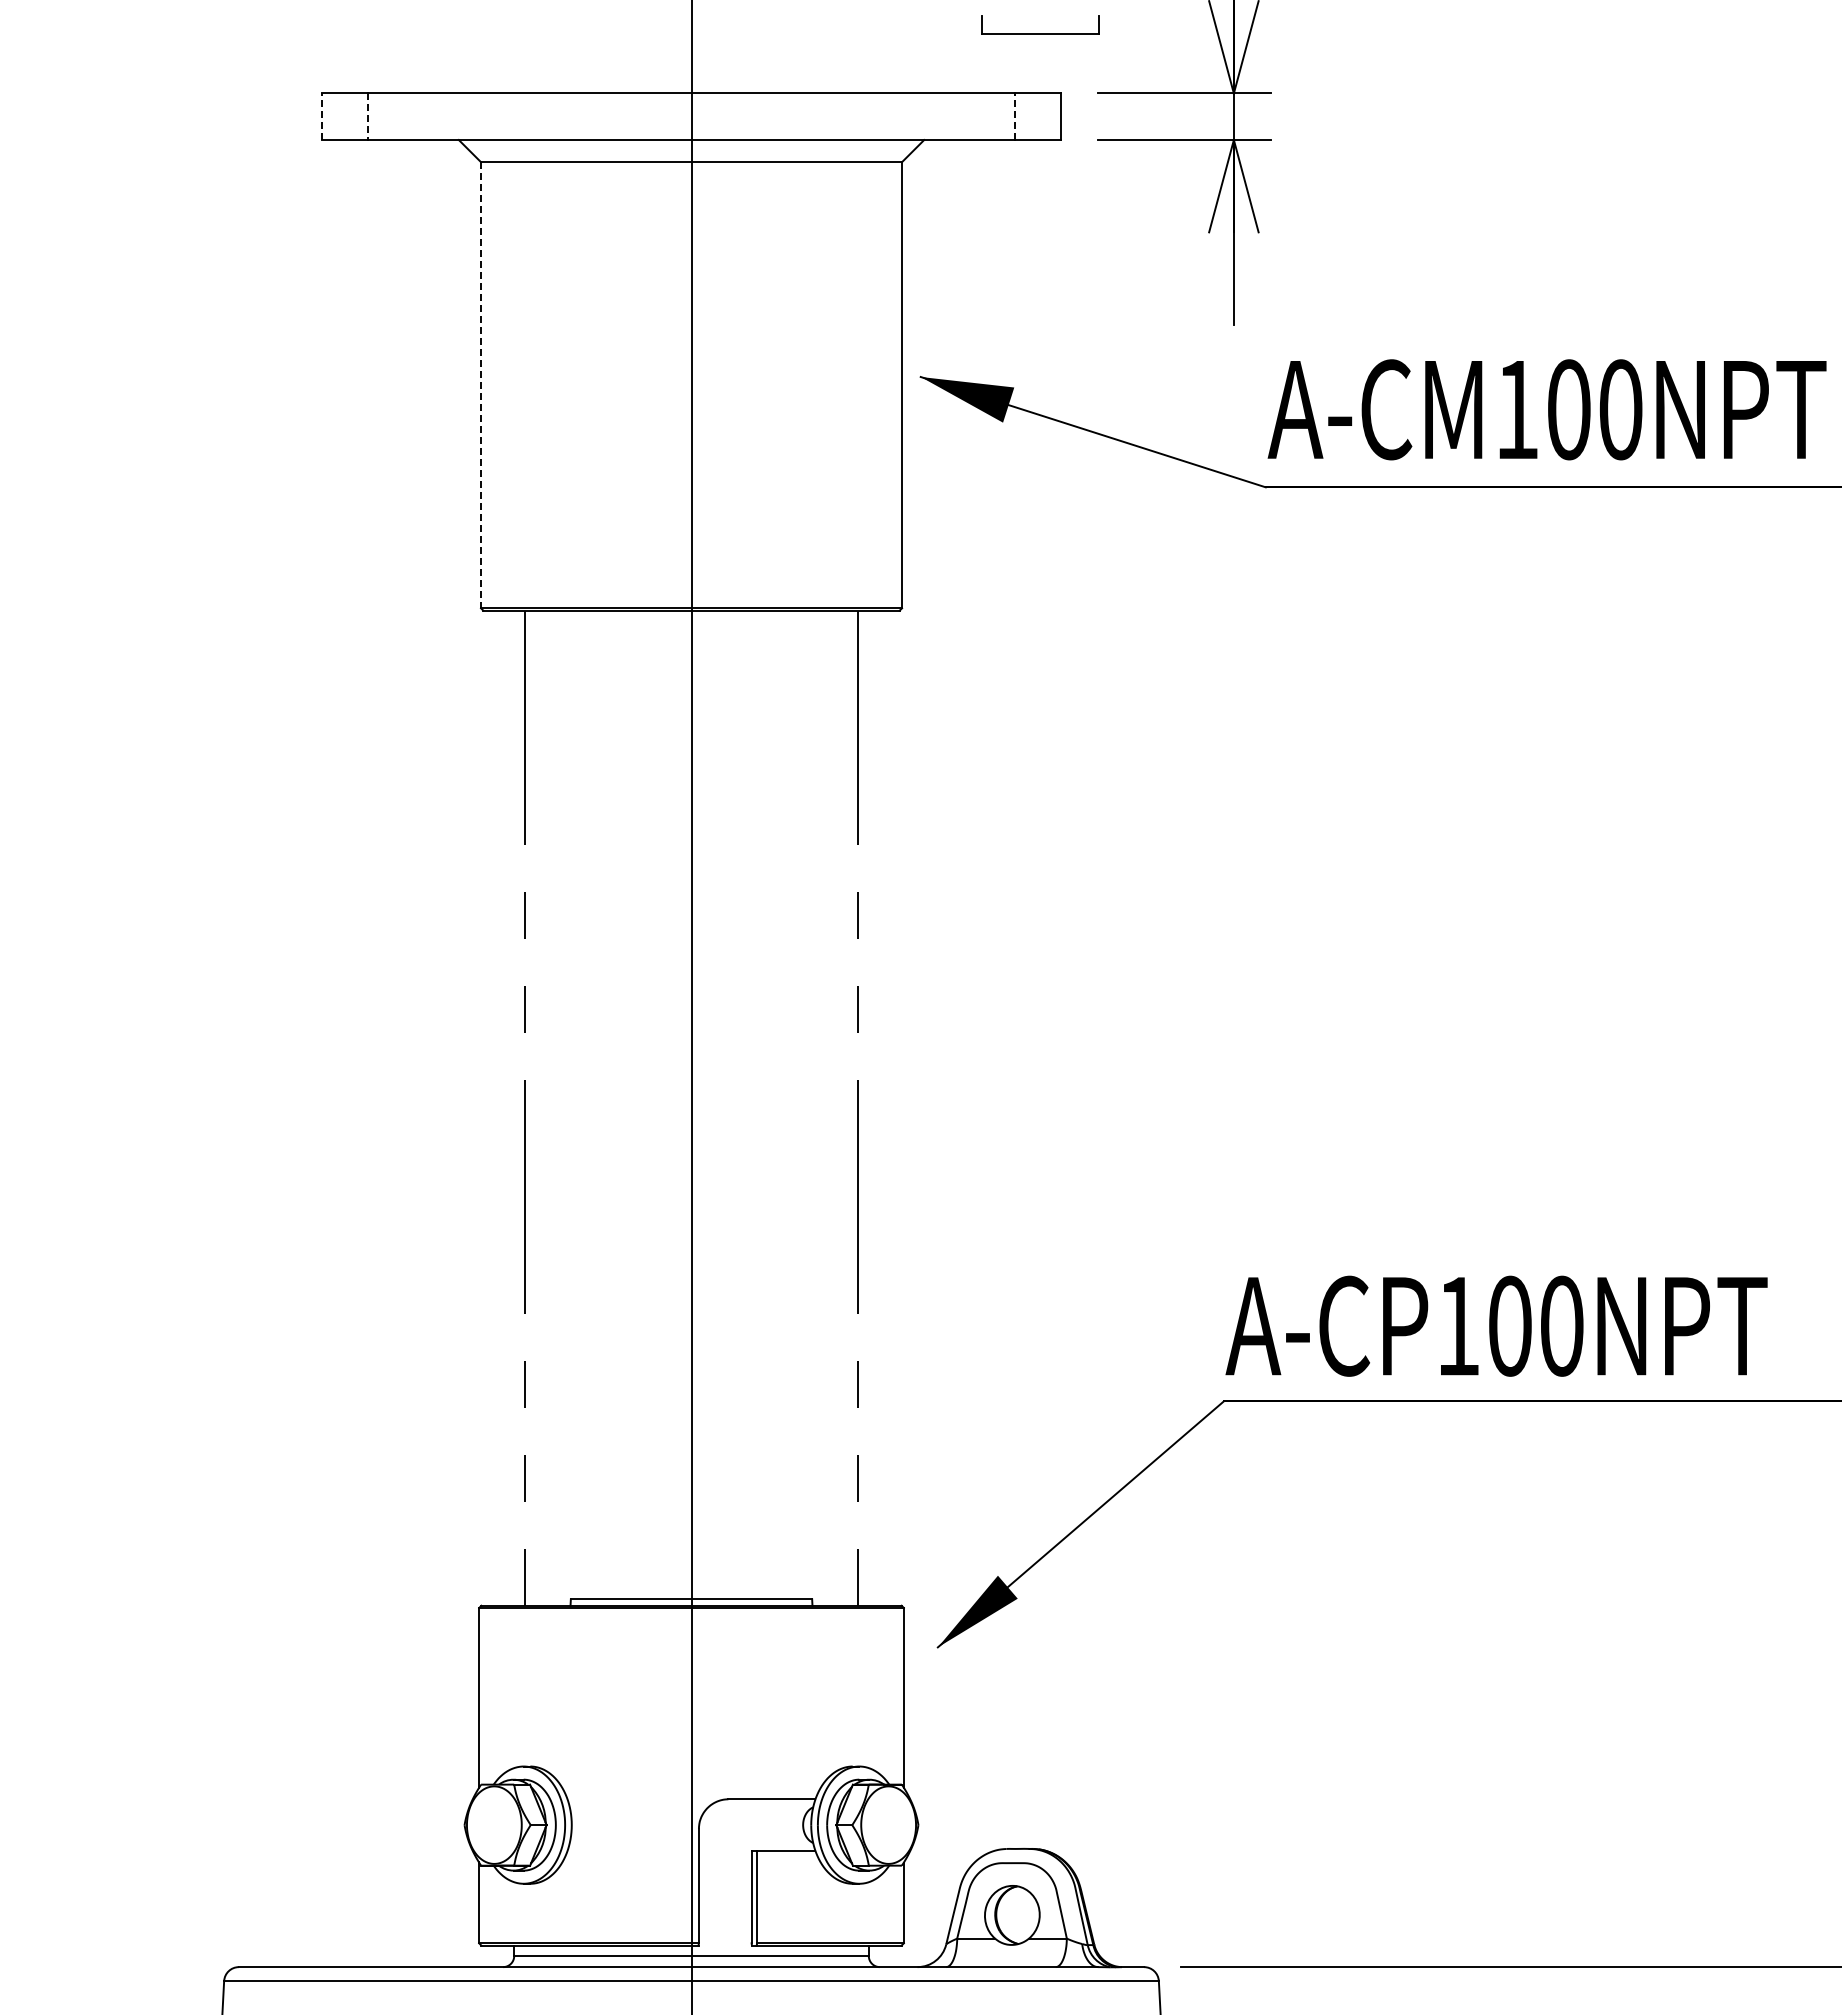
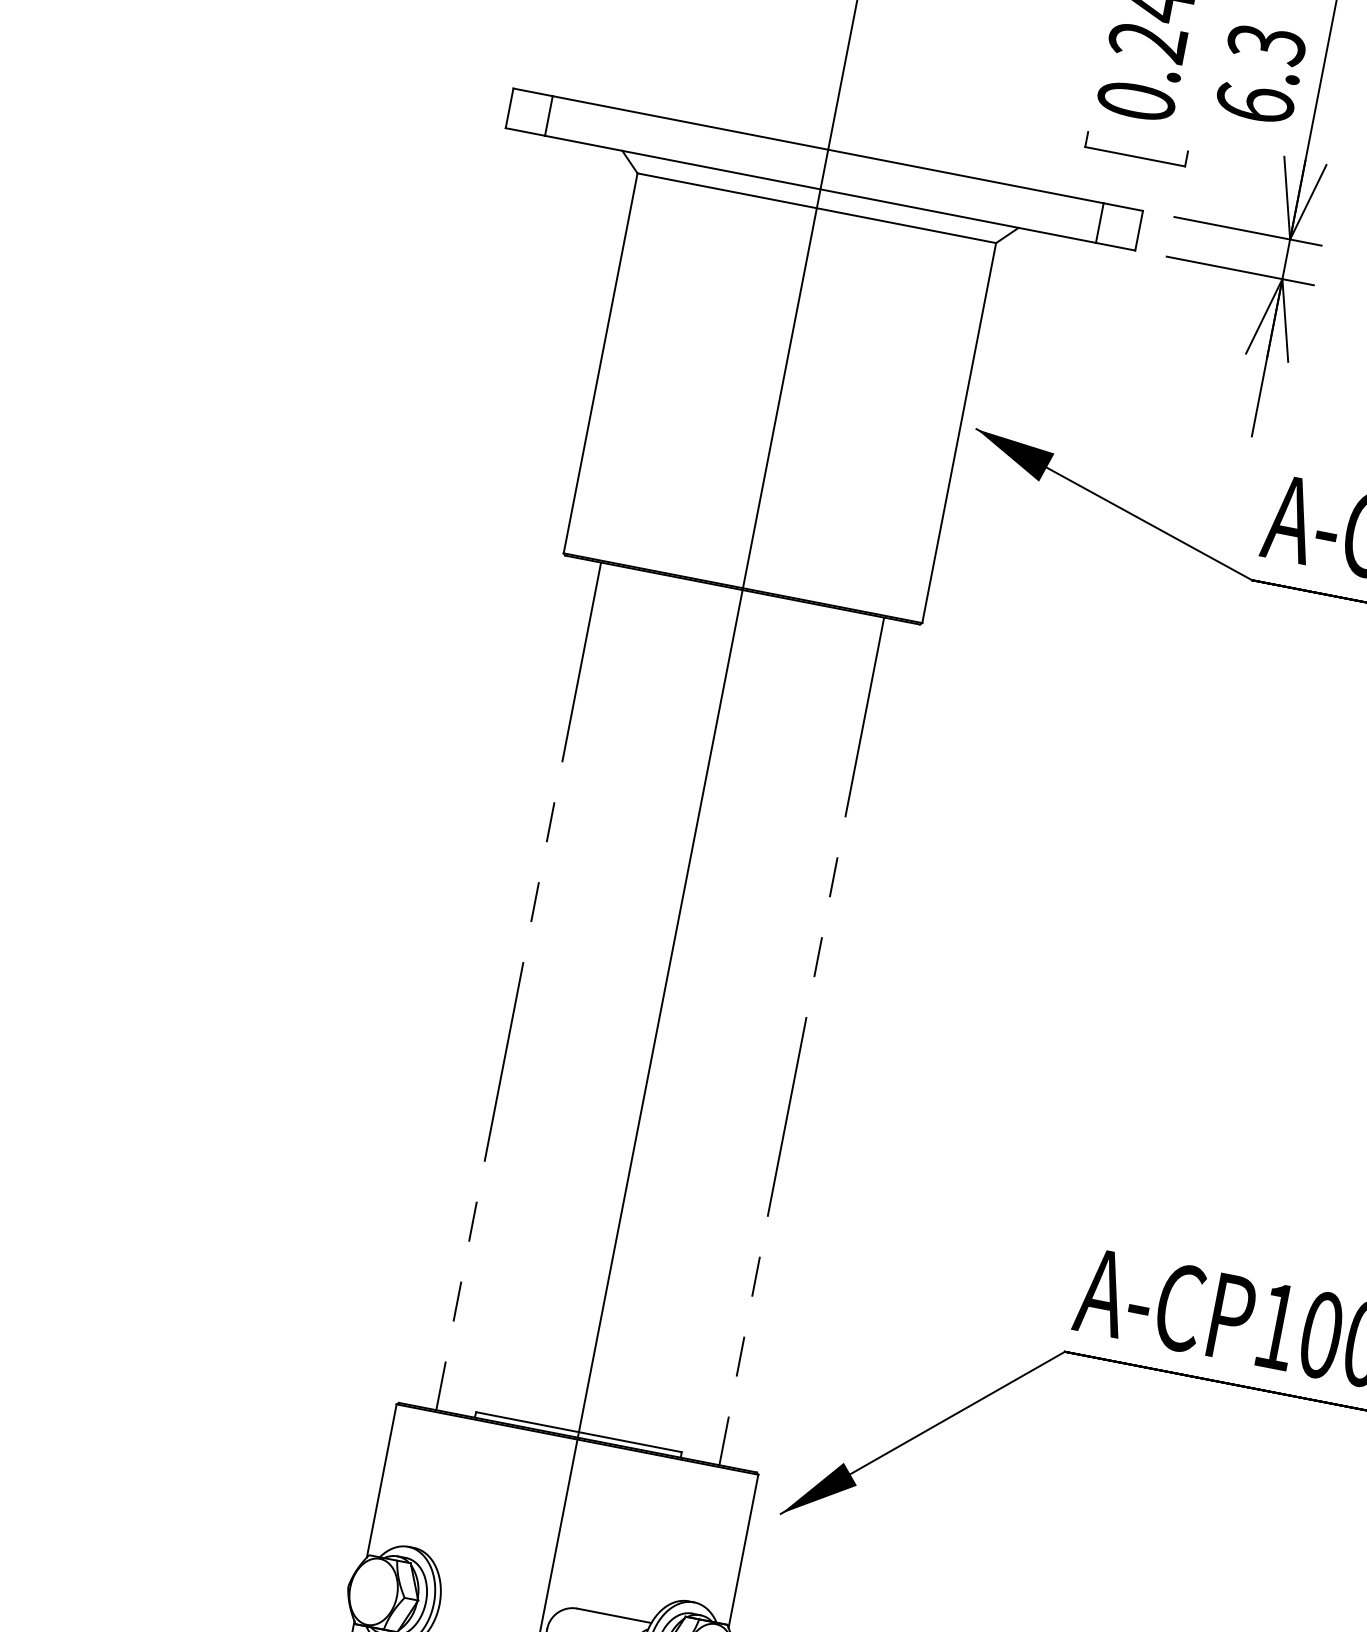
line: (321, 116) -> (509, 108), dashed -> solid
line: (1014, 116) -> (1099, 222), dashed -> solid
line: (368, 117) -> (549, 116), dashed -> solid
line: (481, 385) -> (601, 363), dashed -> solid

